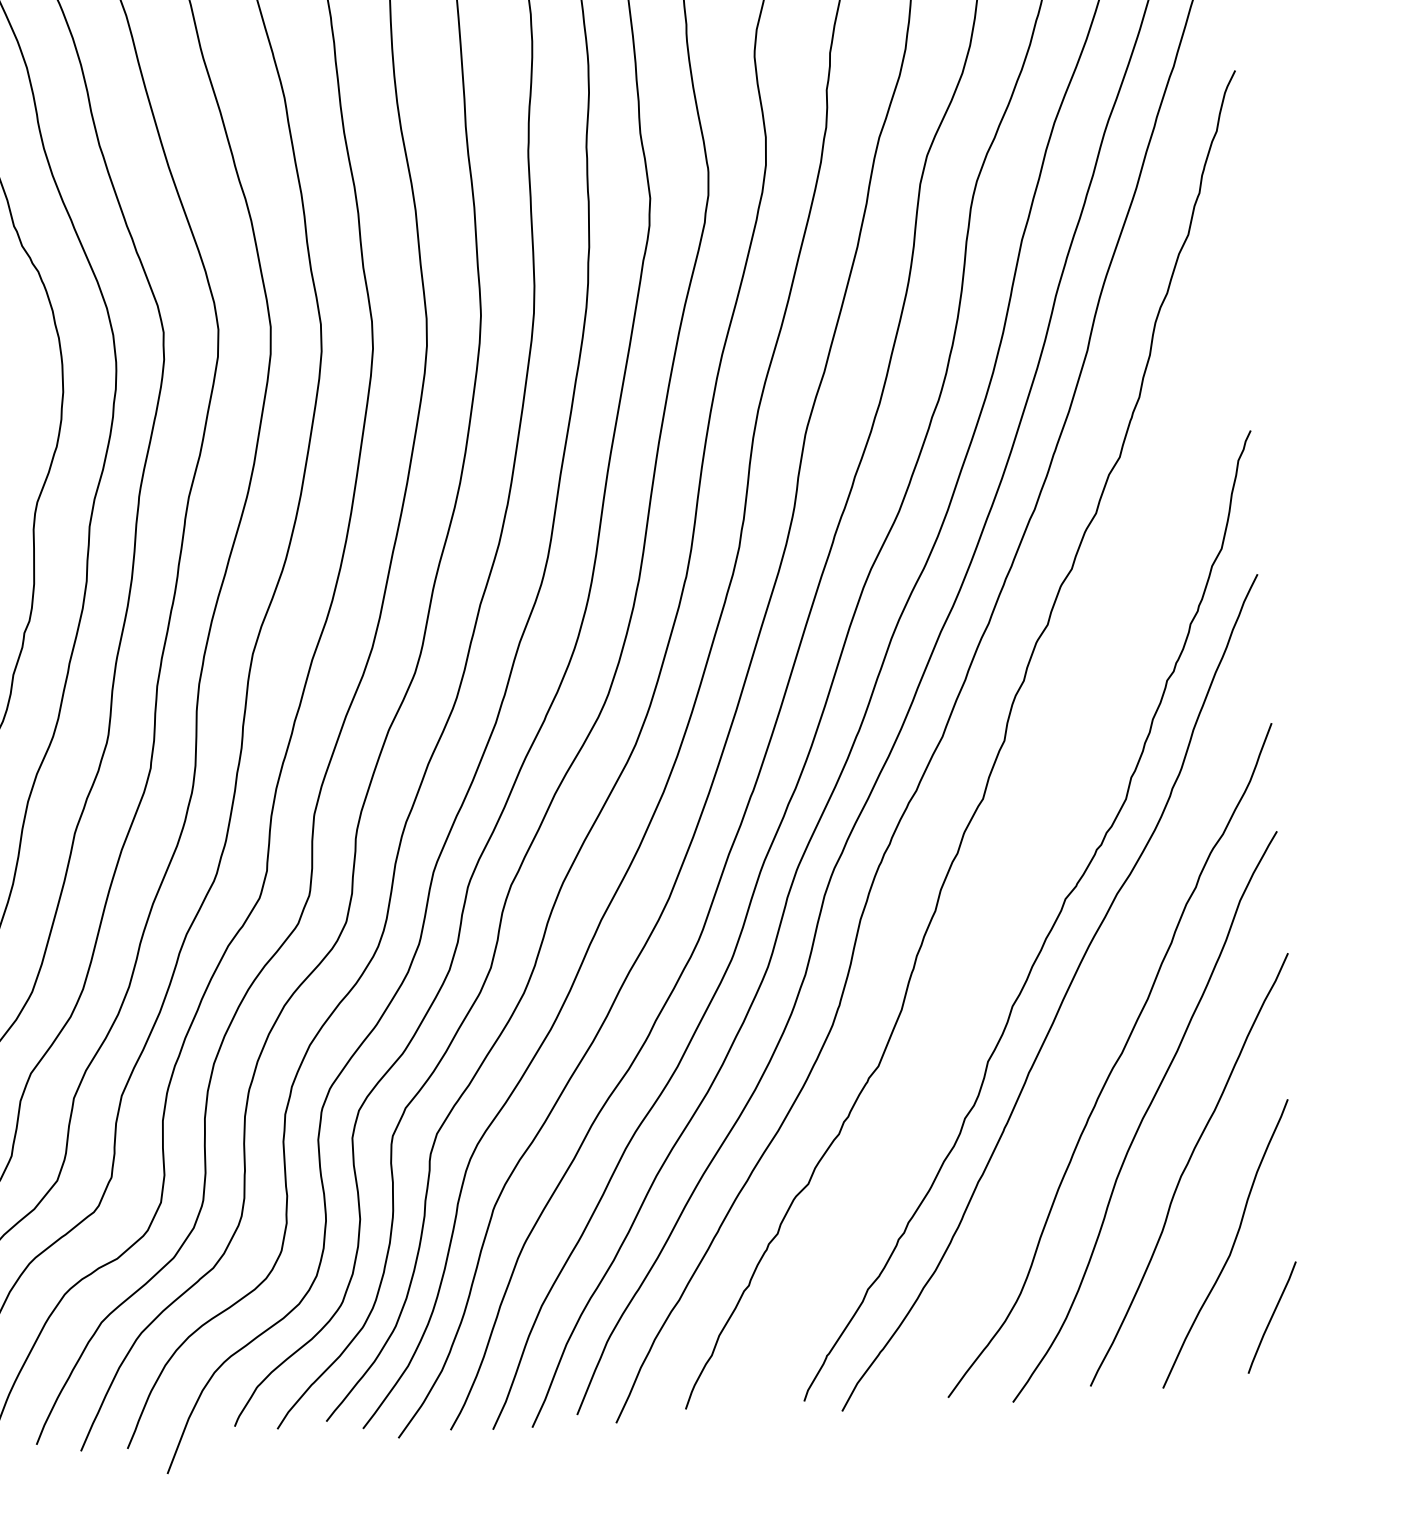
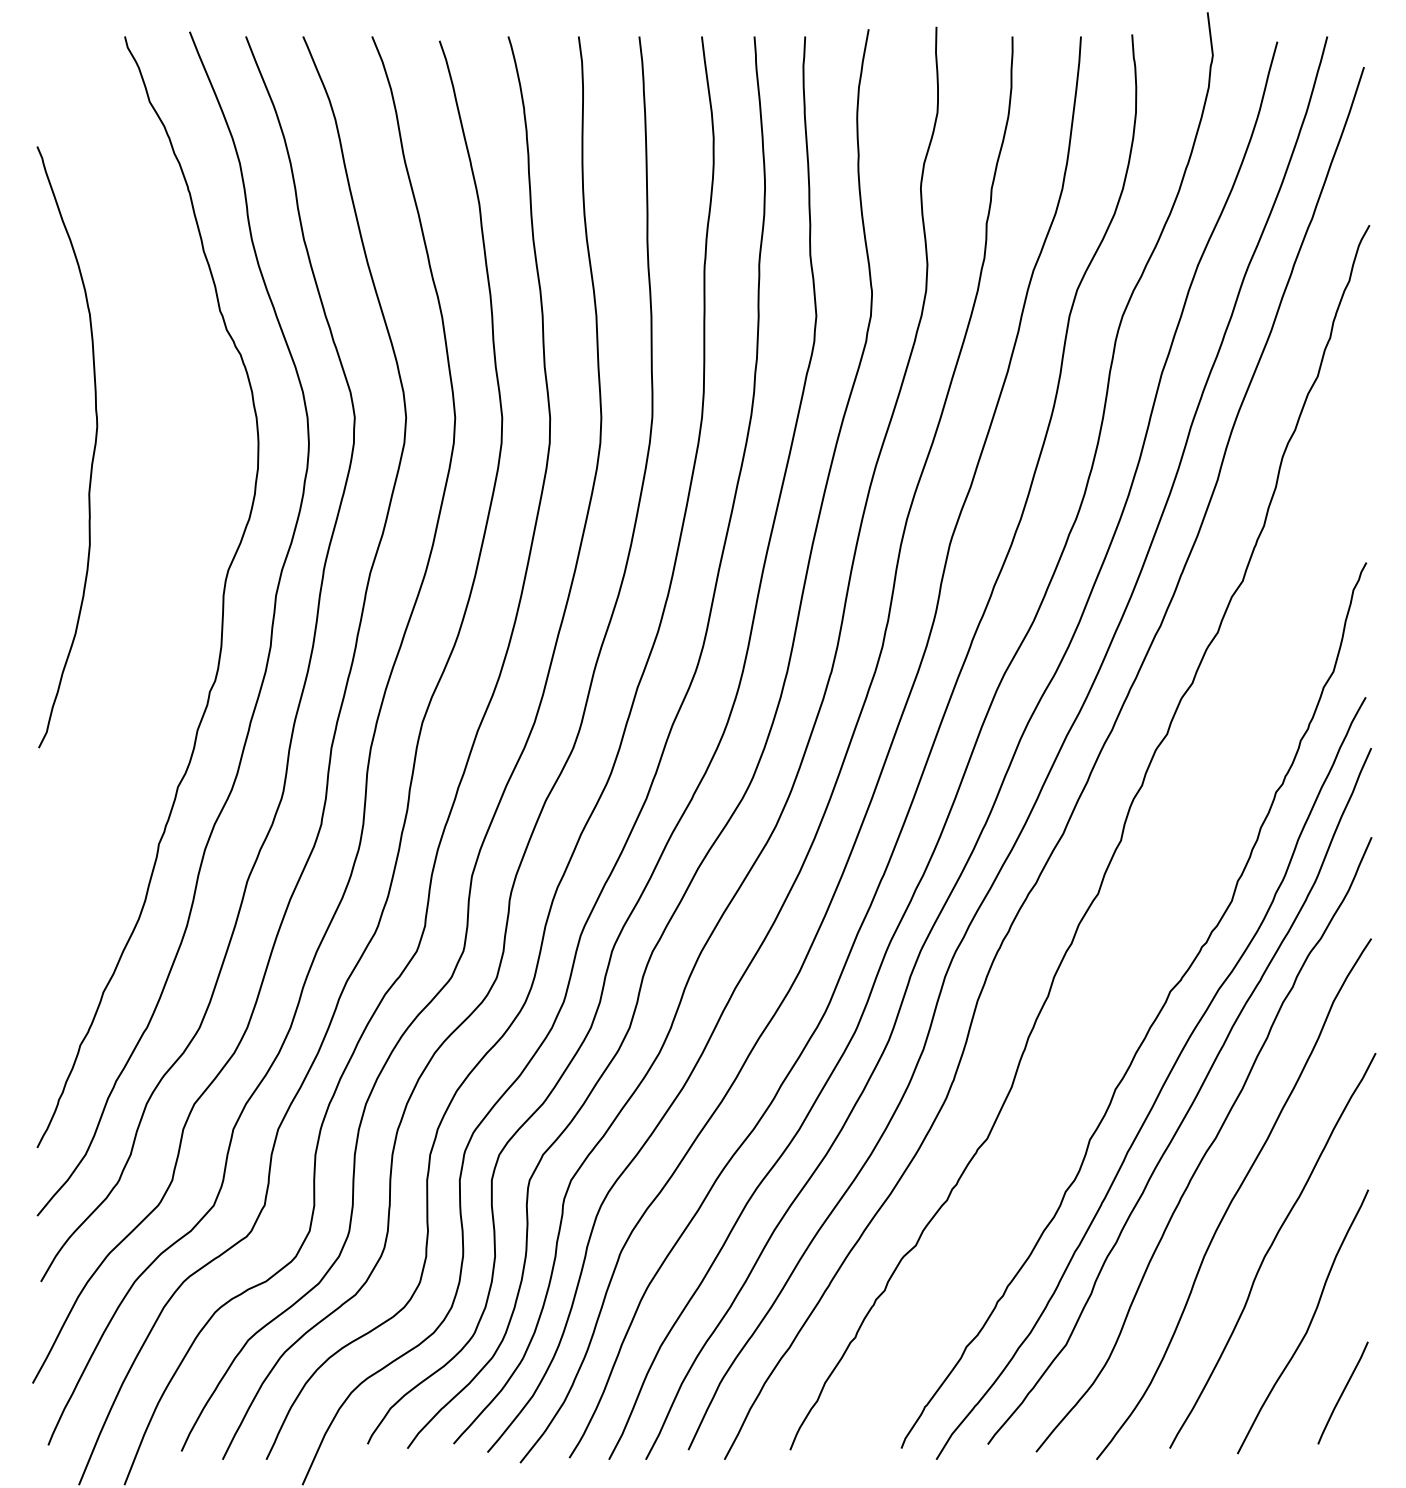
curve: (1093, 1018) -> (1190, 1104), added

